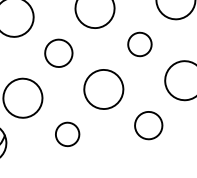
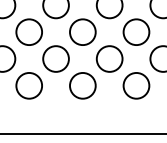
circle: (139, 43) -> (82, 31), size x1.67
circle: (57, 52) -> (28, 31), size x1.43
circle: (148, 125) -> (82, 85), size x1.43
circle: (66, 133) -> (28, 85), size x1.67

